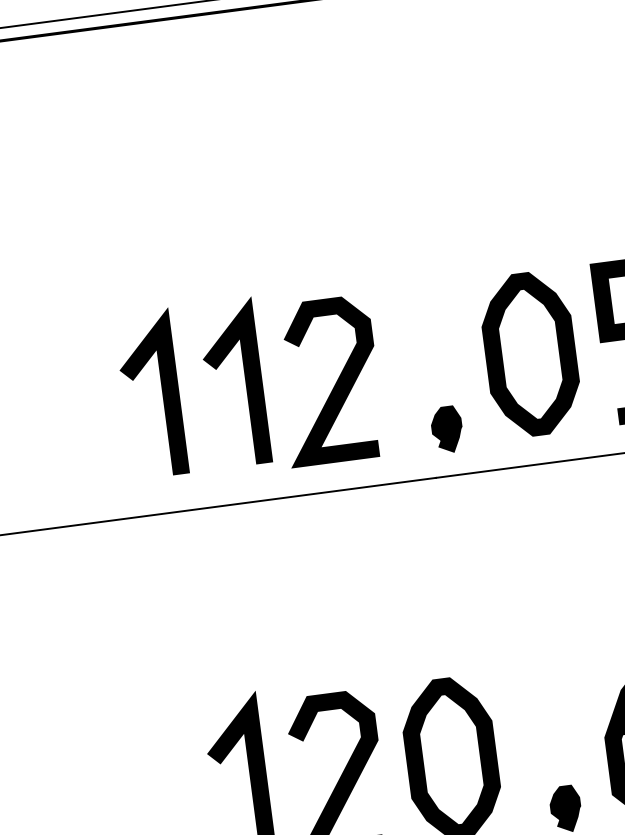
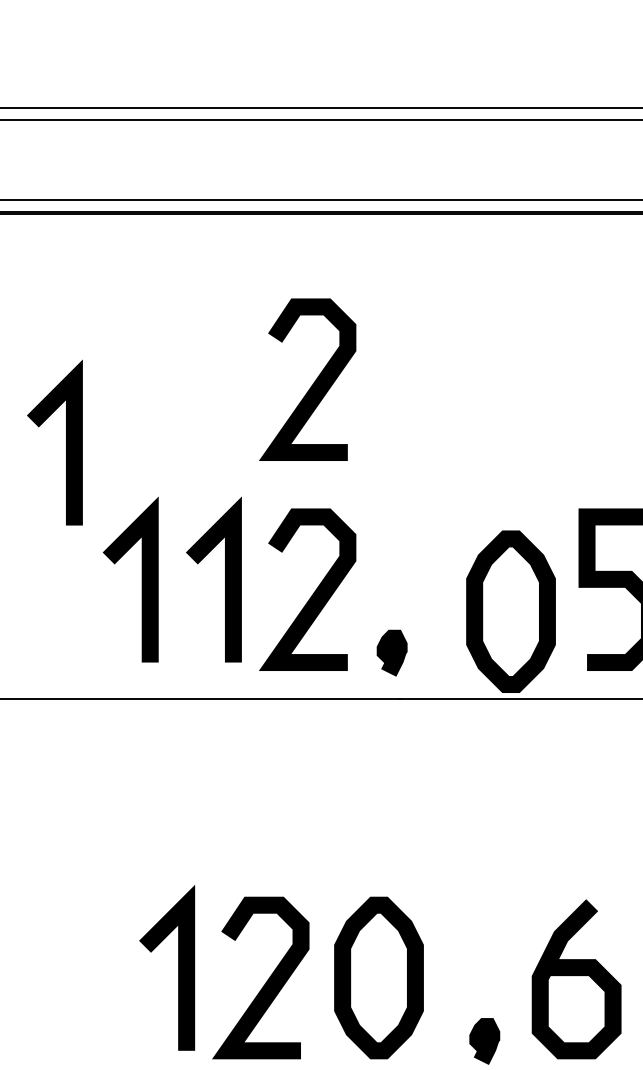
curve: (307, 172) -> (313, 382), added
line: (68, 265) -> (66, 442), added
part: (530, 354) -> (510, 611), moved
part: (446, 429) -> (391, 652), moved

